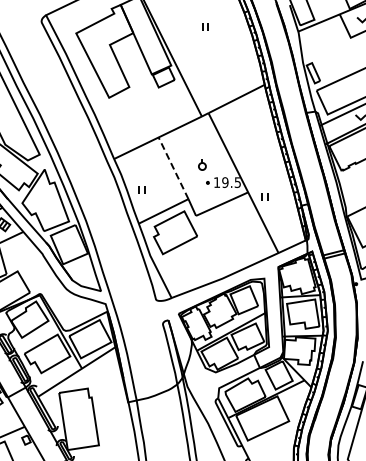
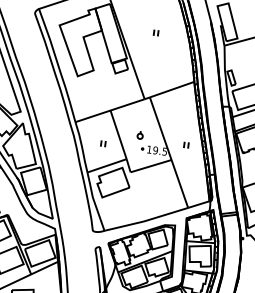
line: (173, 167) -> (118, 134), dashed -> solid
part: (141, 189) -> (103, 143), moved
part: (264, 196) -> (185, 144), moved

